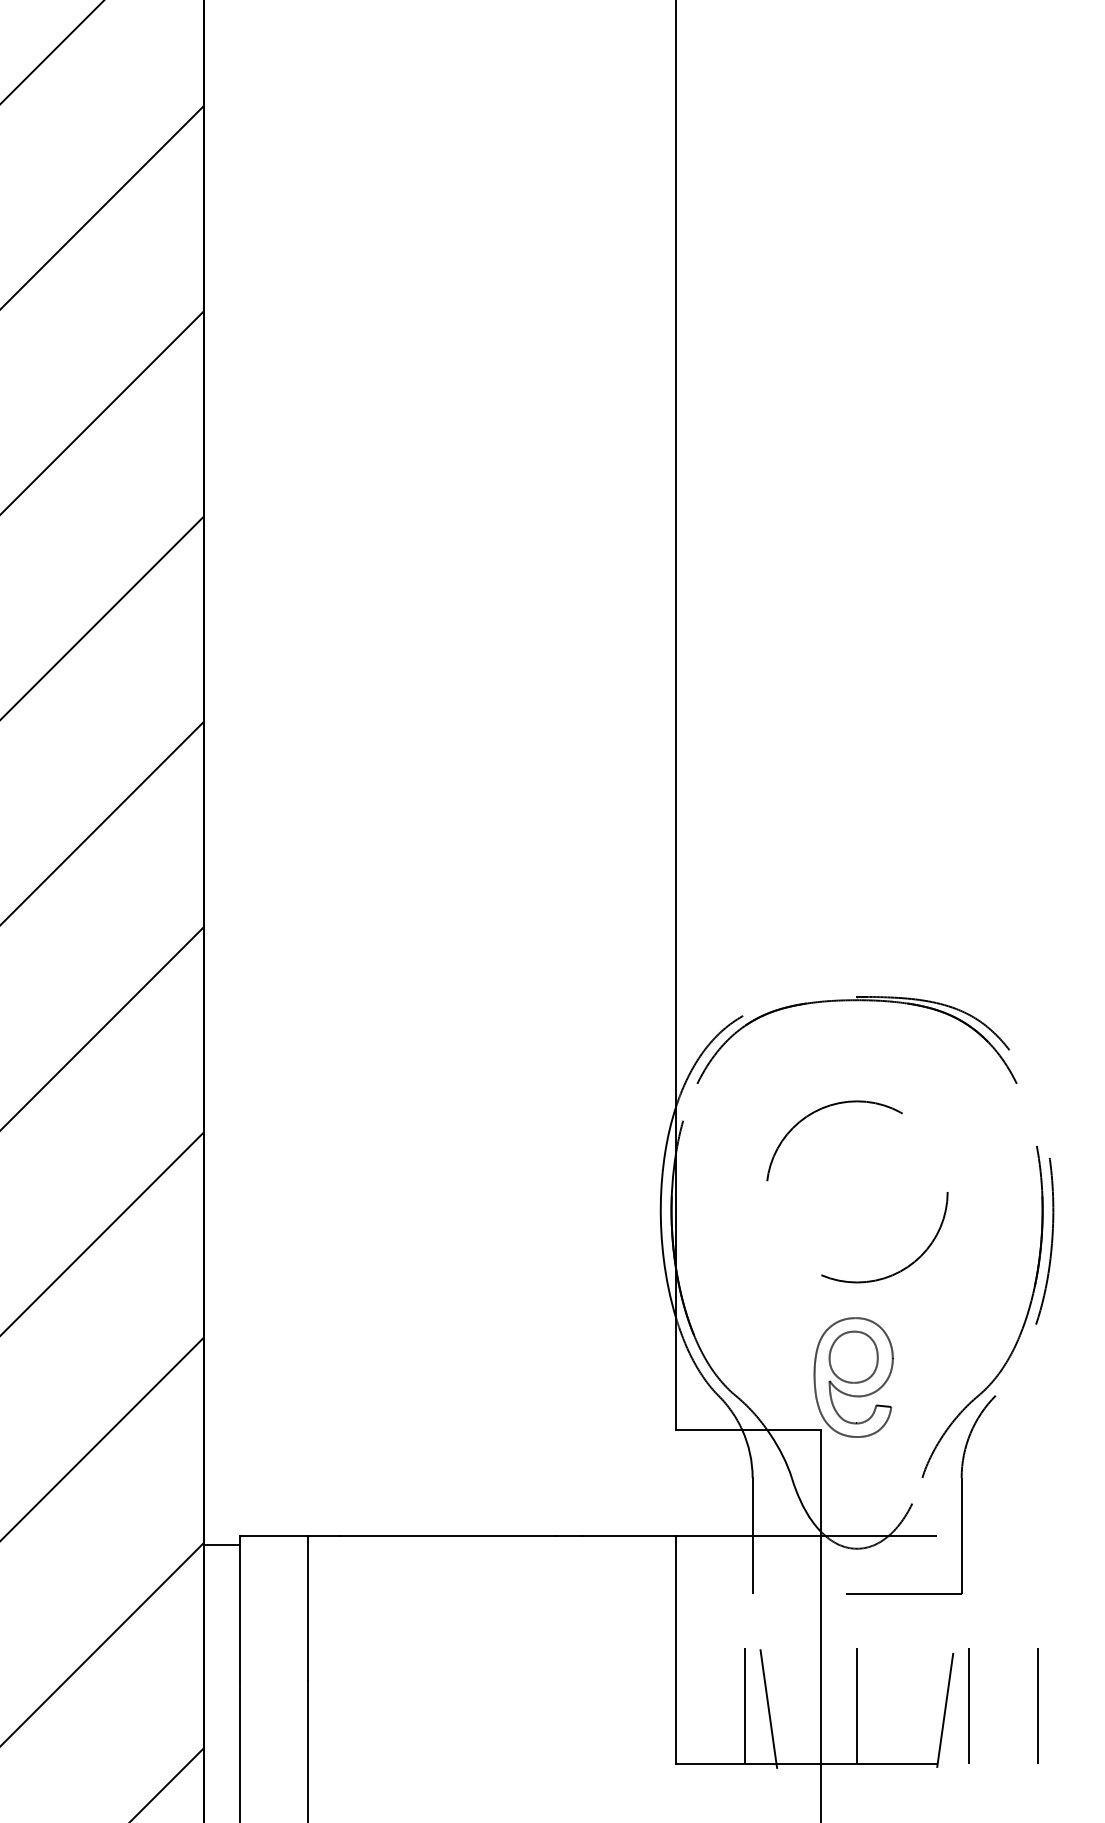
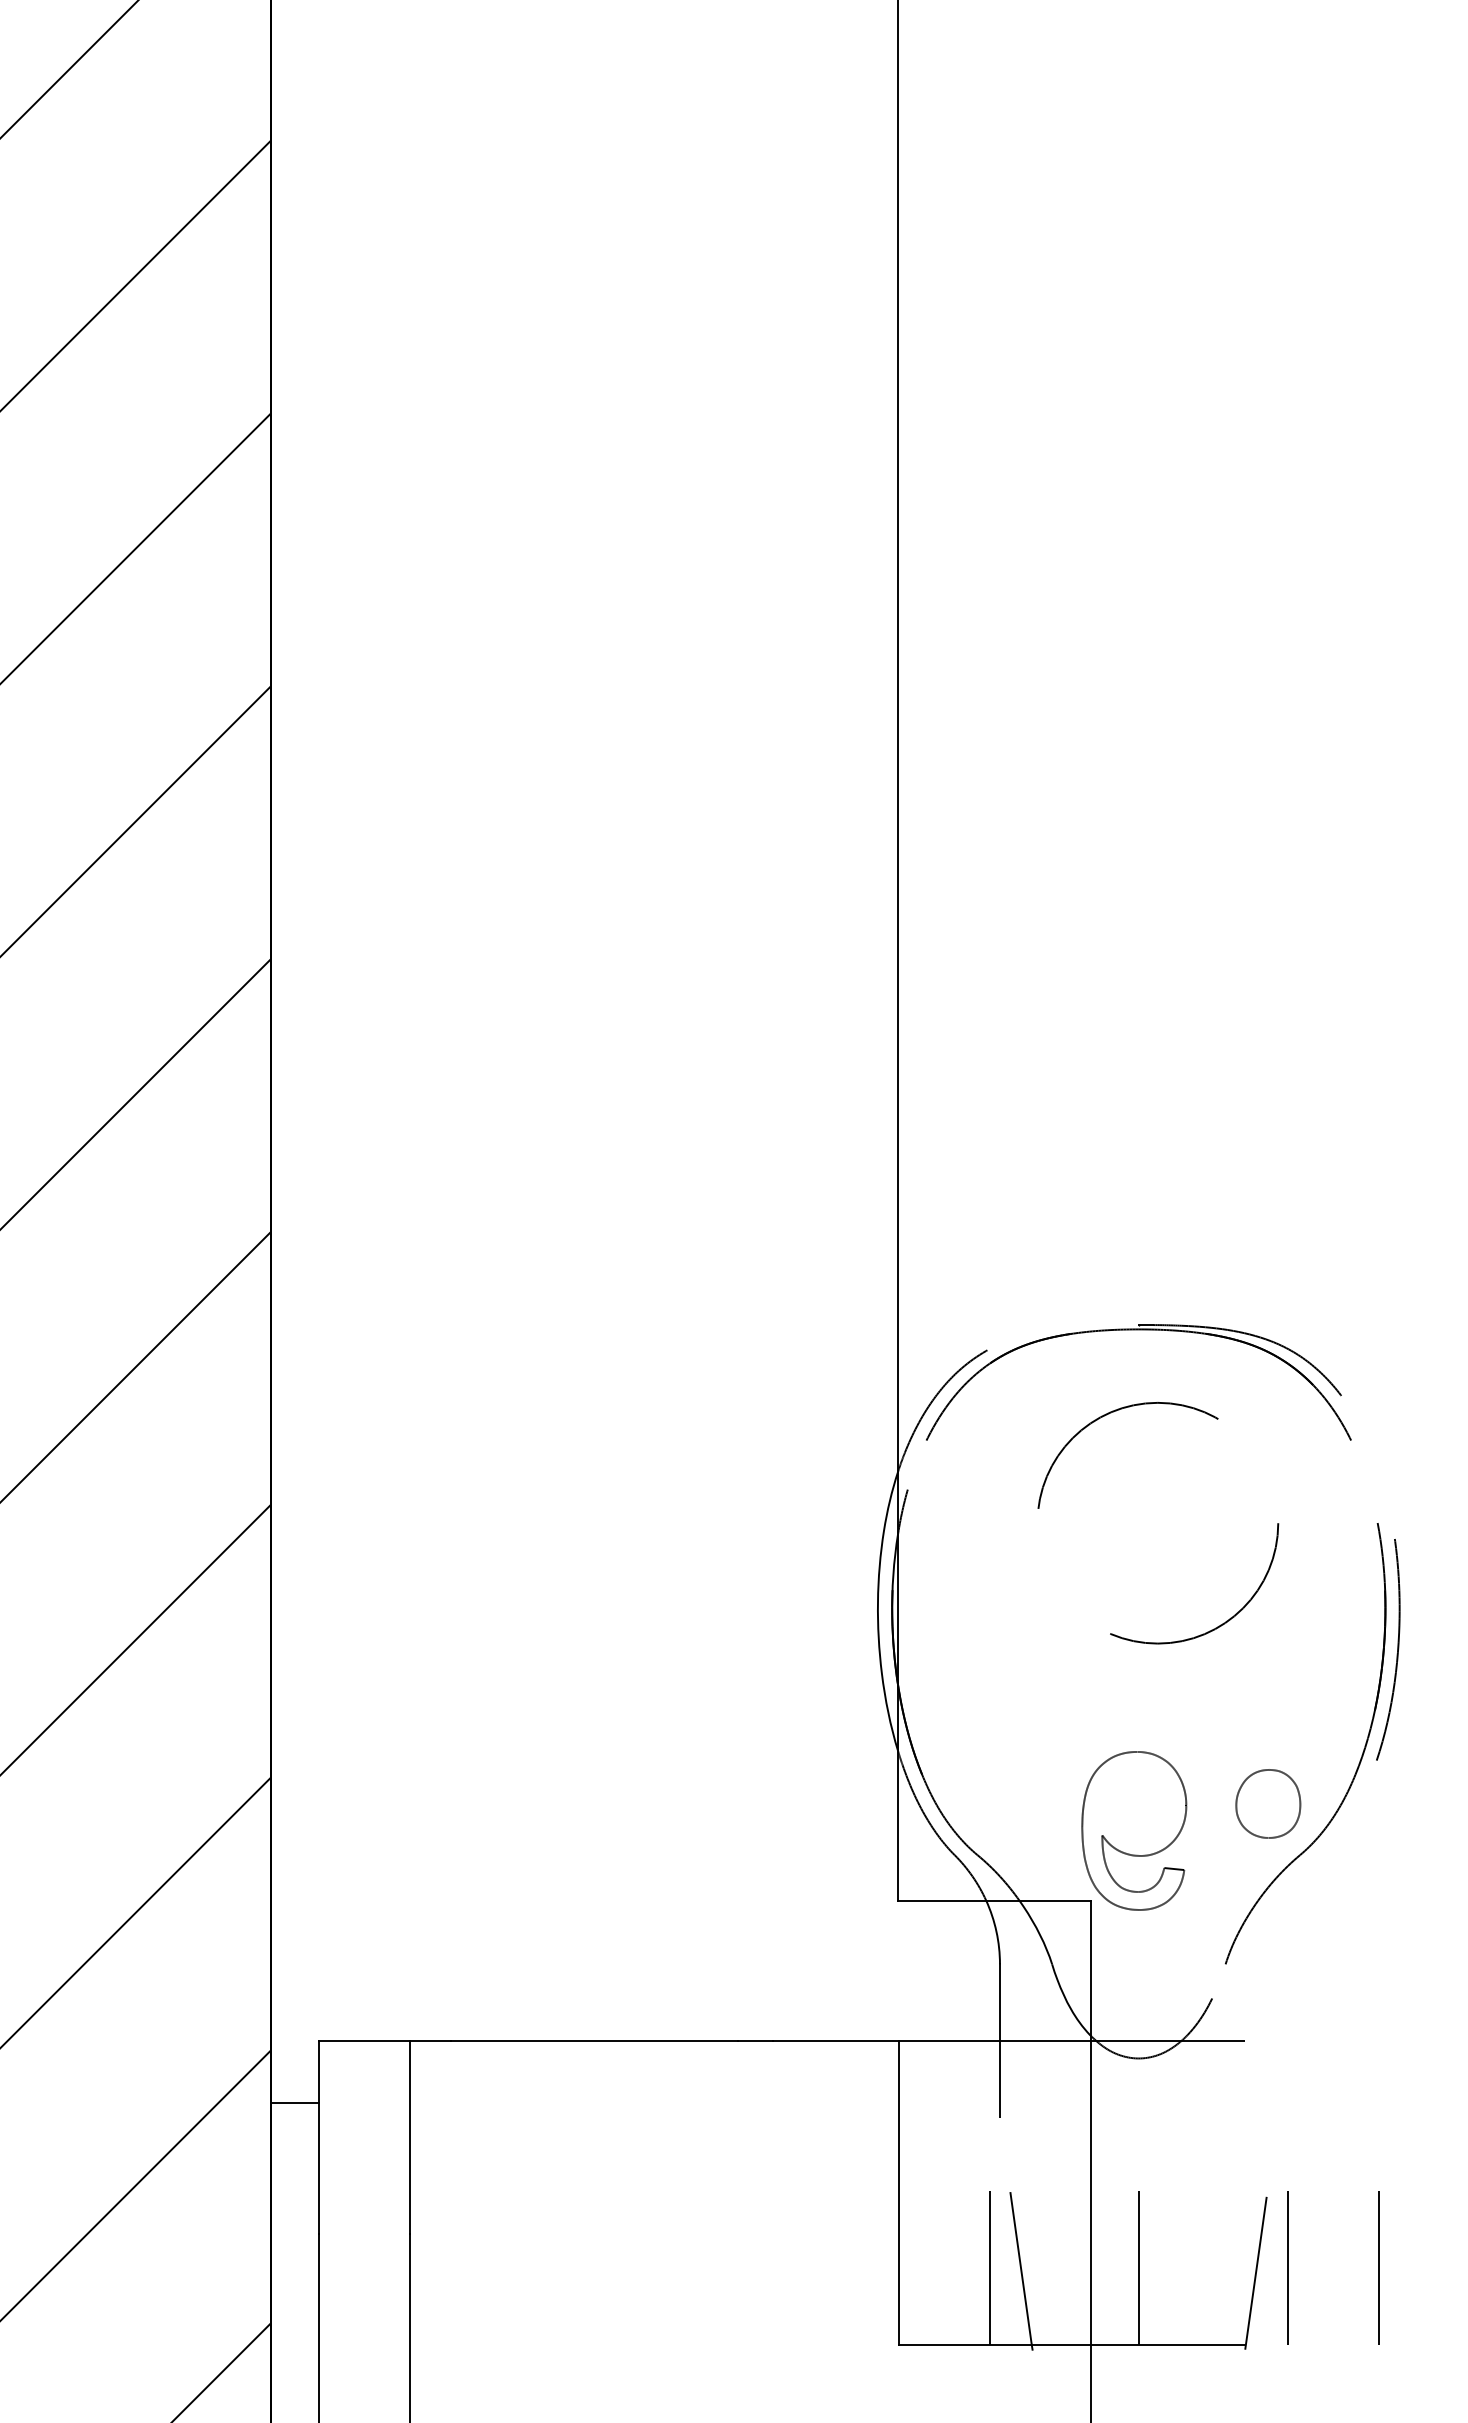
circle: (857, 1192) -> (1158, 1523), moved
part: (853, 1356) -> (1268, 1803), moved
part: (961, 1494) -> (1277, 1986), removed
line: (221, 1545) -> (294, 2103), moved

